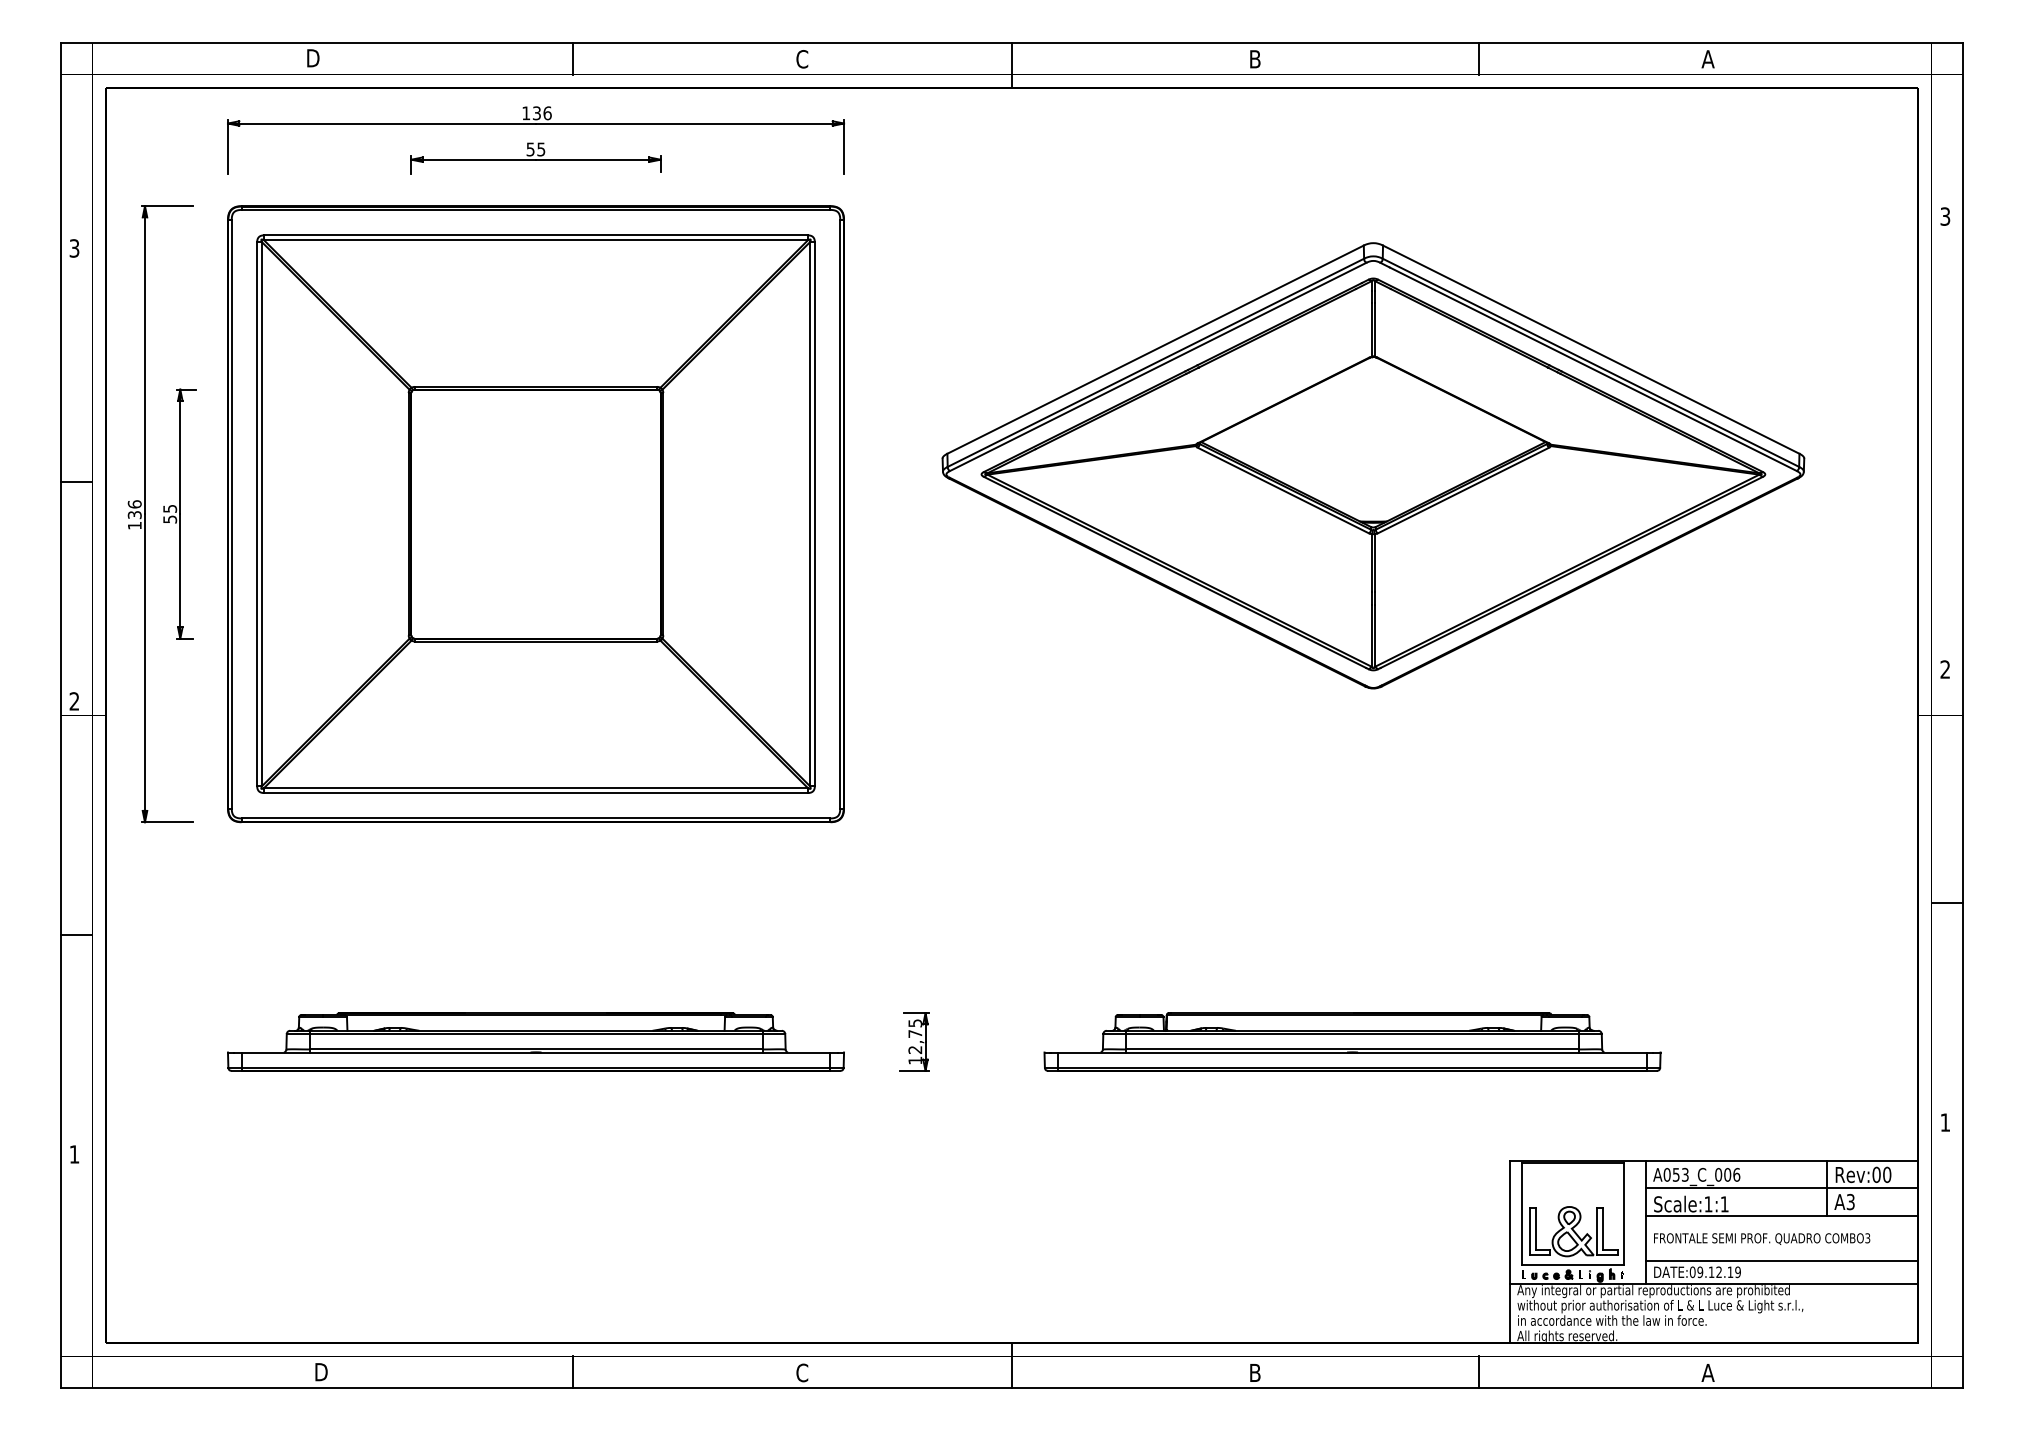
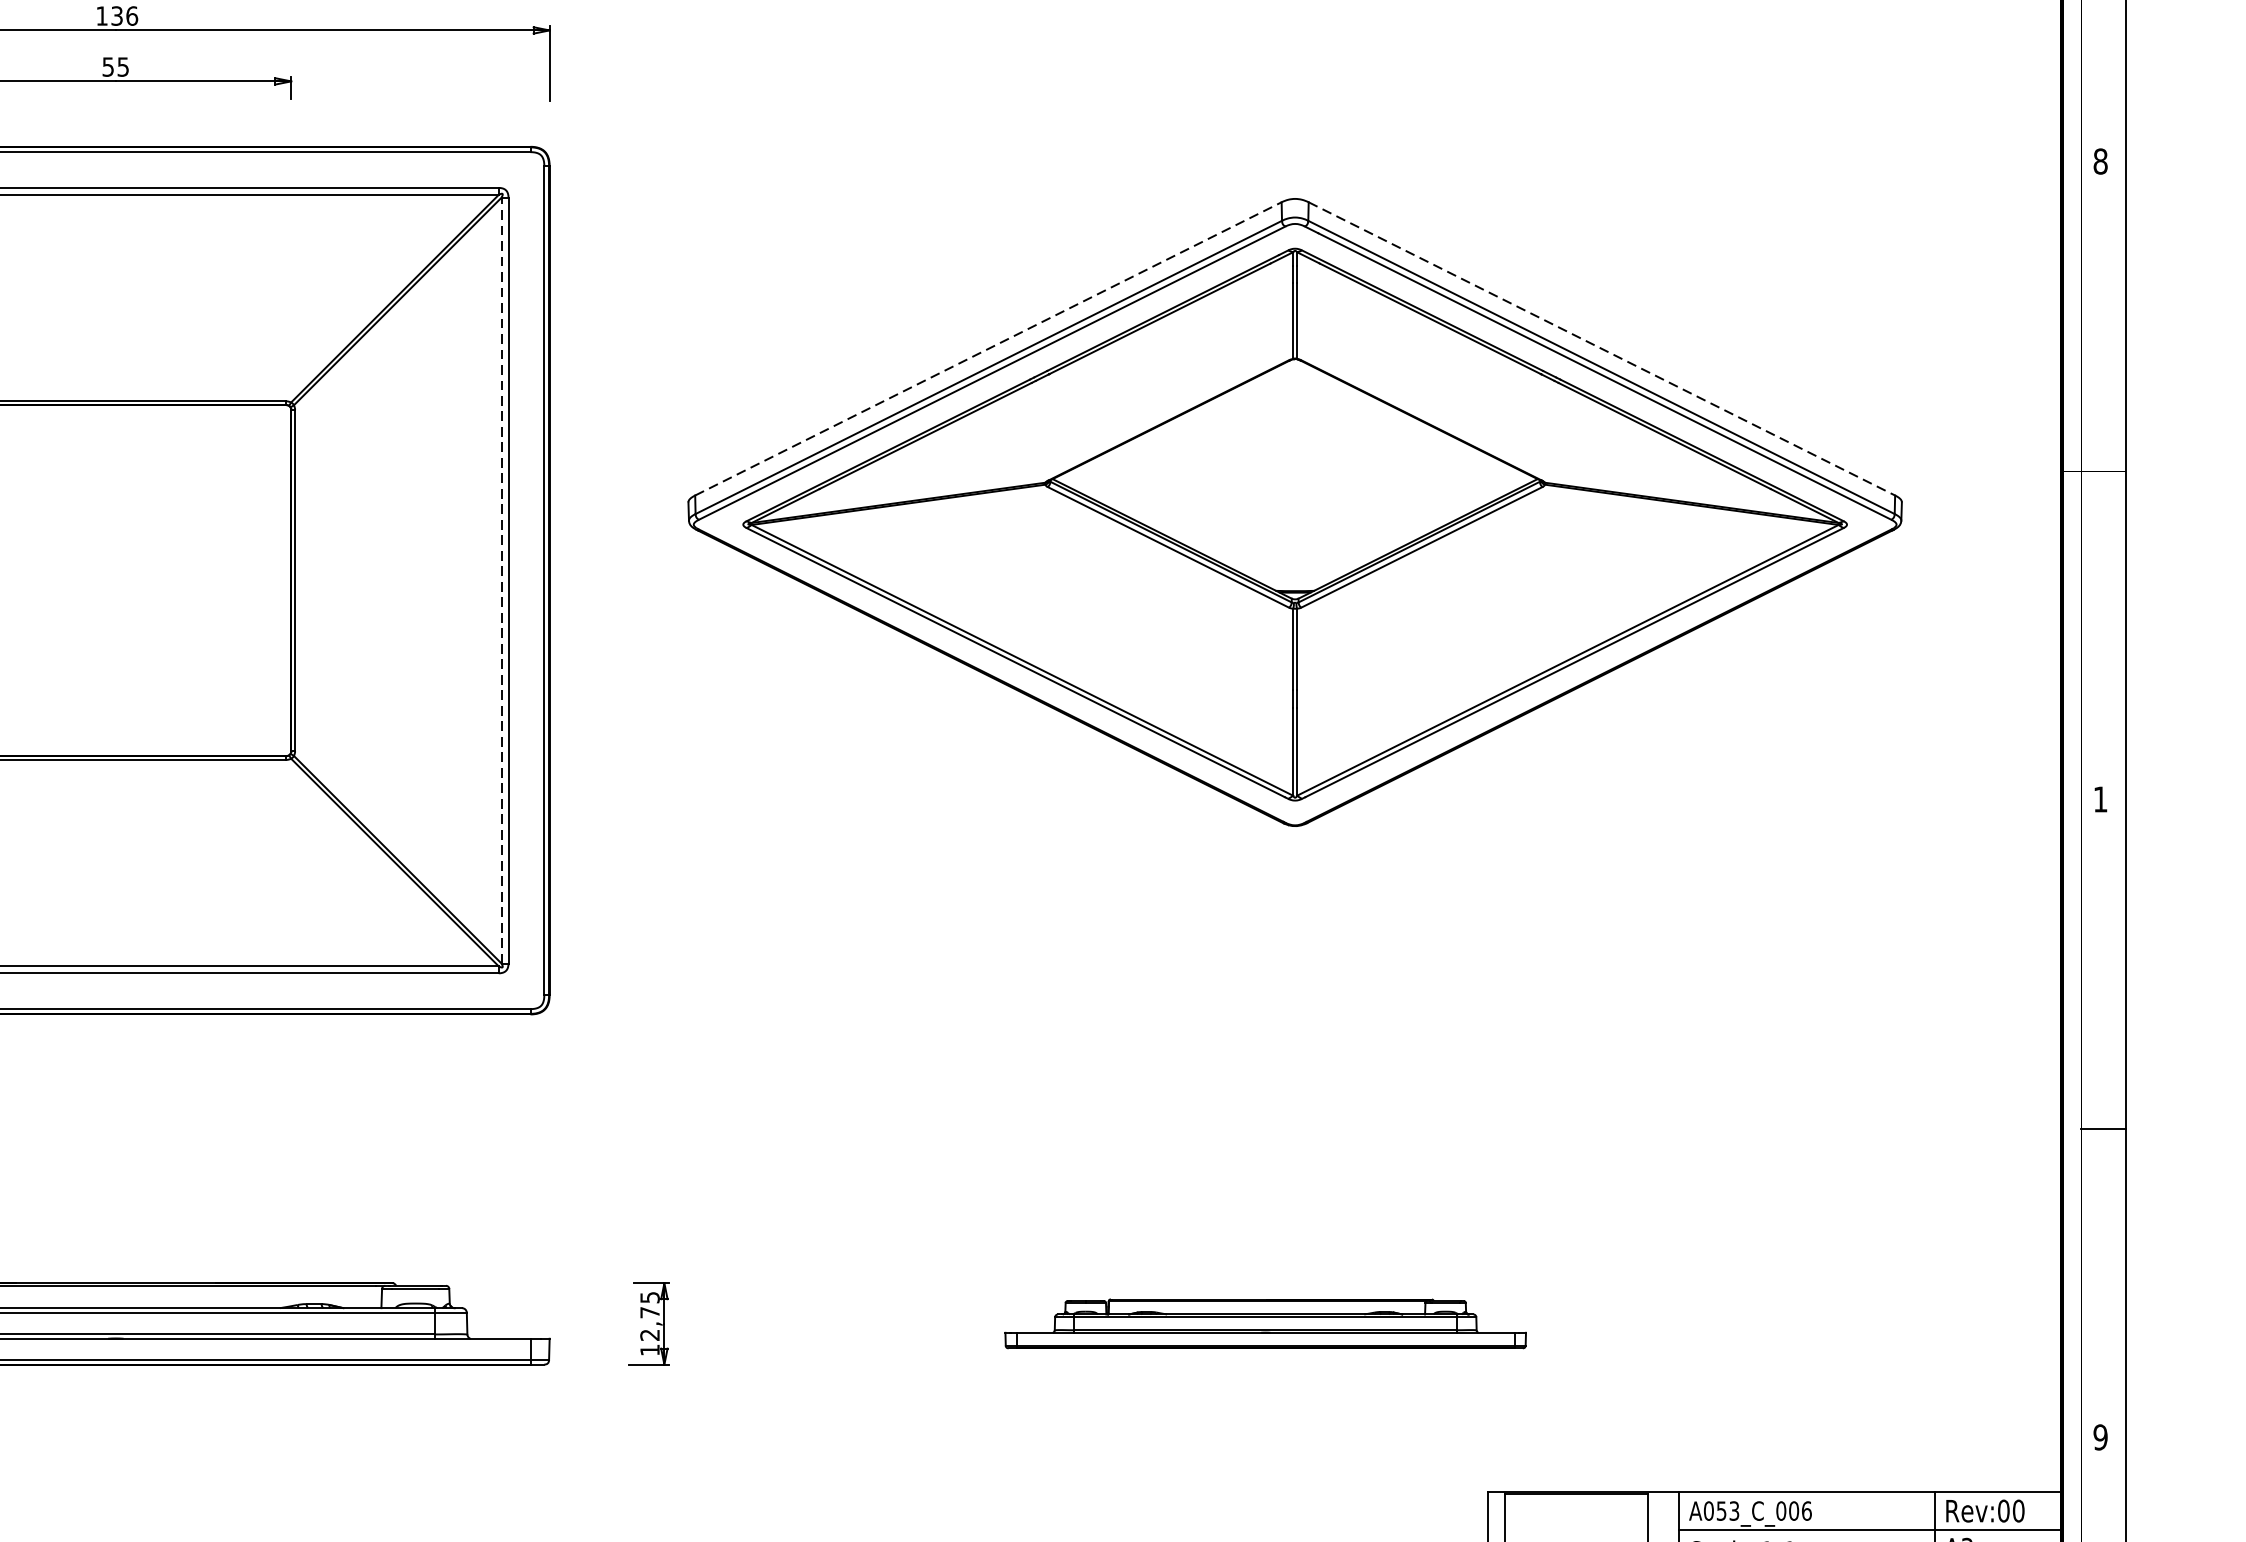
text: (1945, 216) -> (2100, 161), 3 -> 8
line: (1155, 349) -> (988, 348), solid -> dashed
line: (1591, 349) -> (1602, 348), solid -> dashed
line: (809, 514) -> (500, 581), solid -> dashed
text: (1944, 669) -> (2099, 799), 2 -> 1
part: (1352, 1041) -> (1265, 1323), size x0.6
text: (1945, 1122) -> (2100, 1437), 1 -> 9

